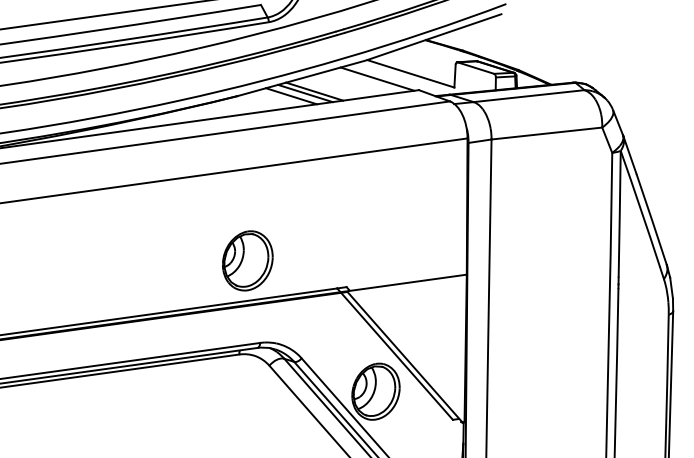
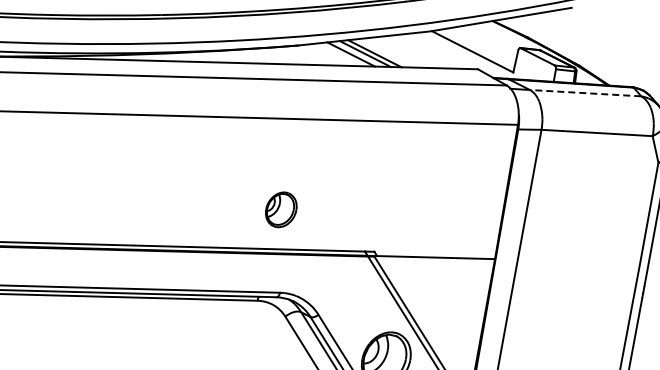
line: (377, 78) -> (438, 51), removed
line: (529, 96) -> (585, 93), solid -> dashed
part: (247, 260) -> (280, 209), size x0.6

